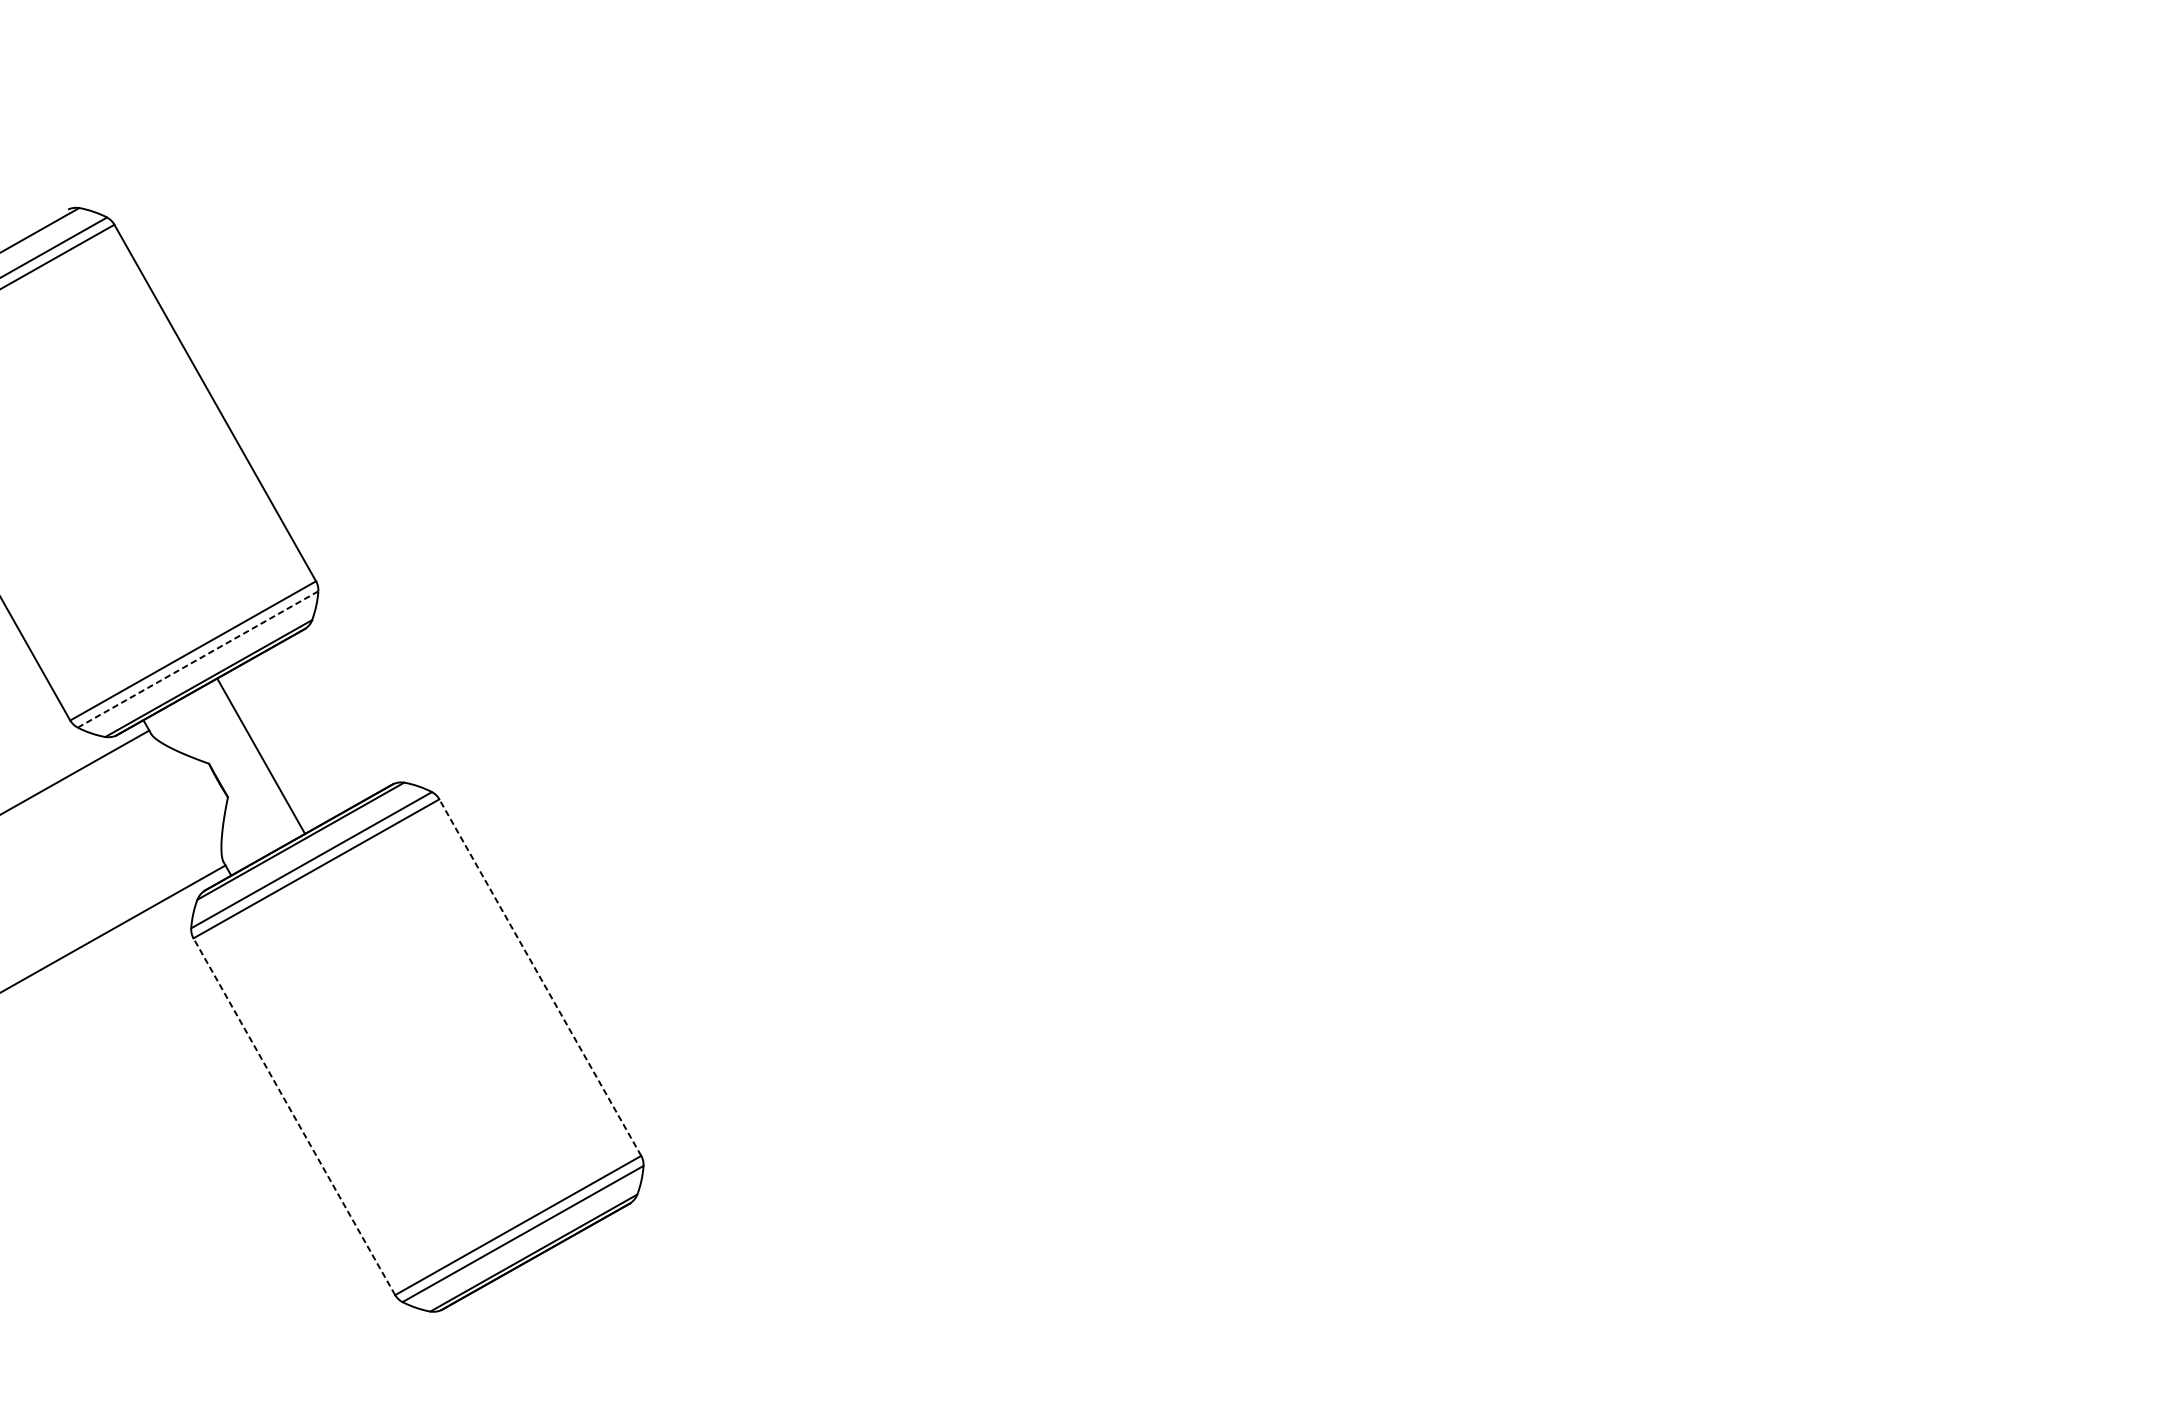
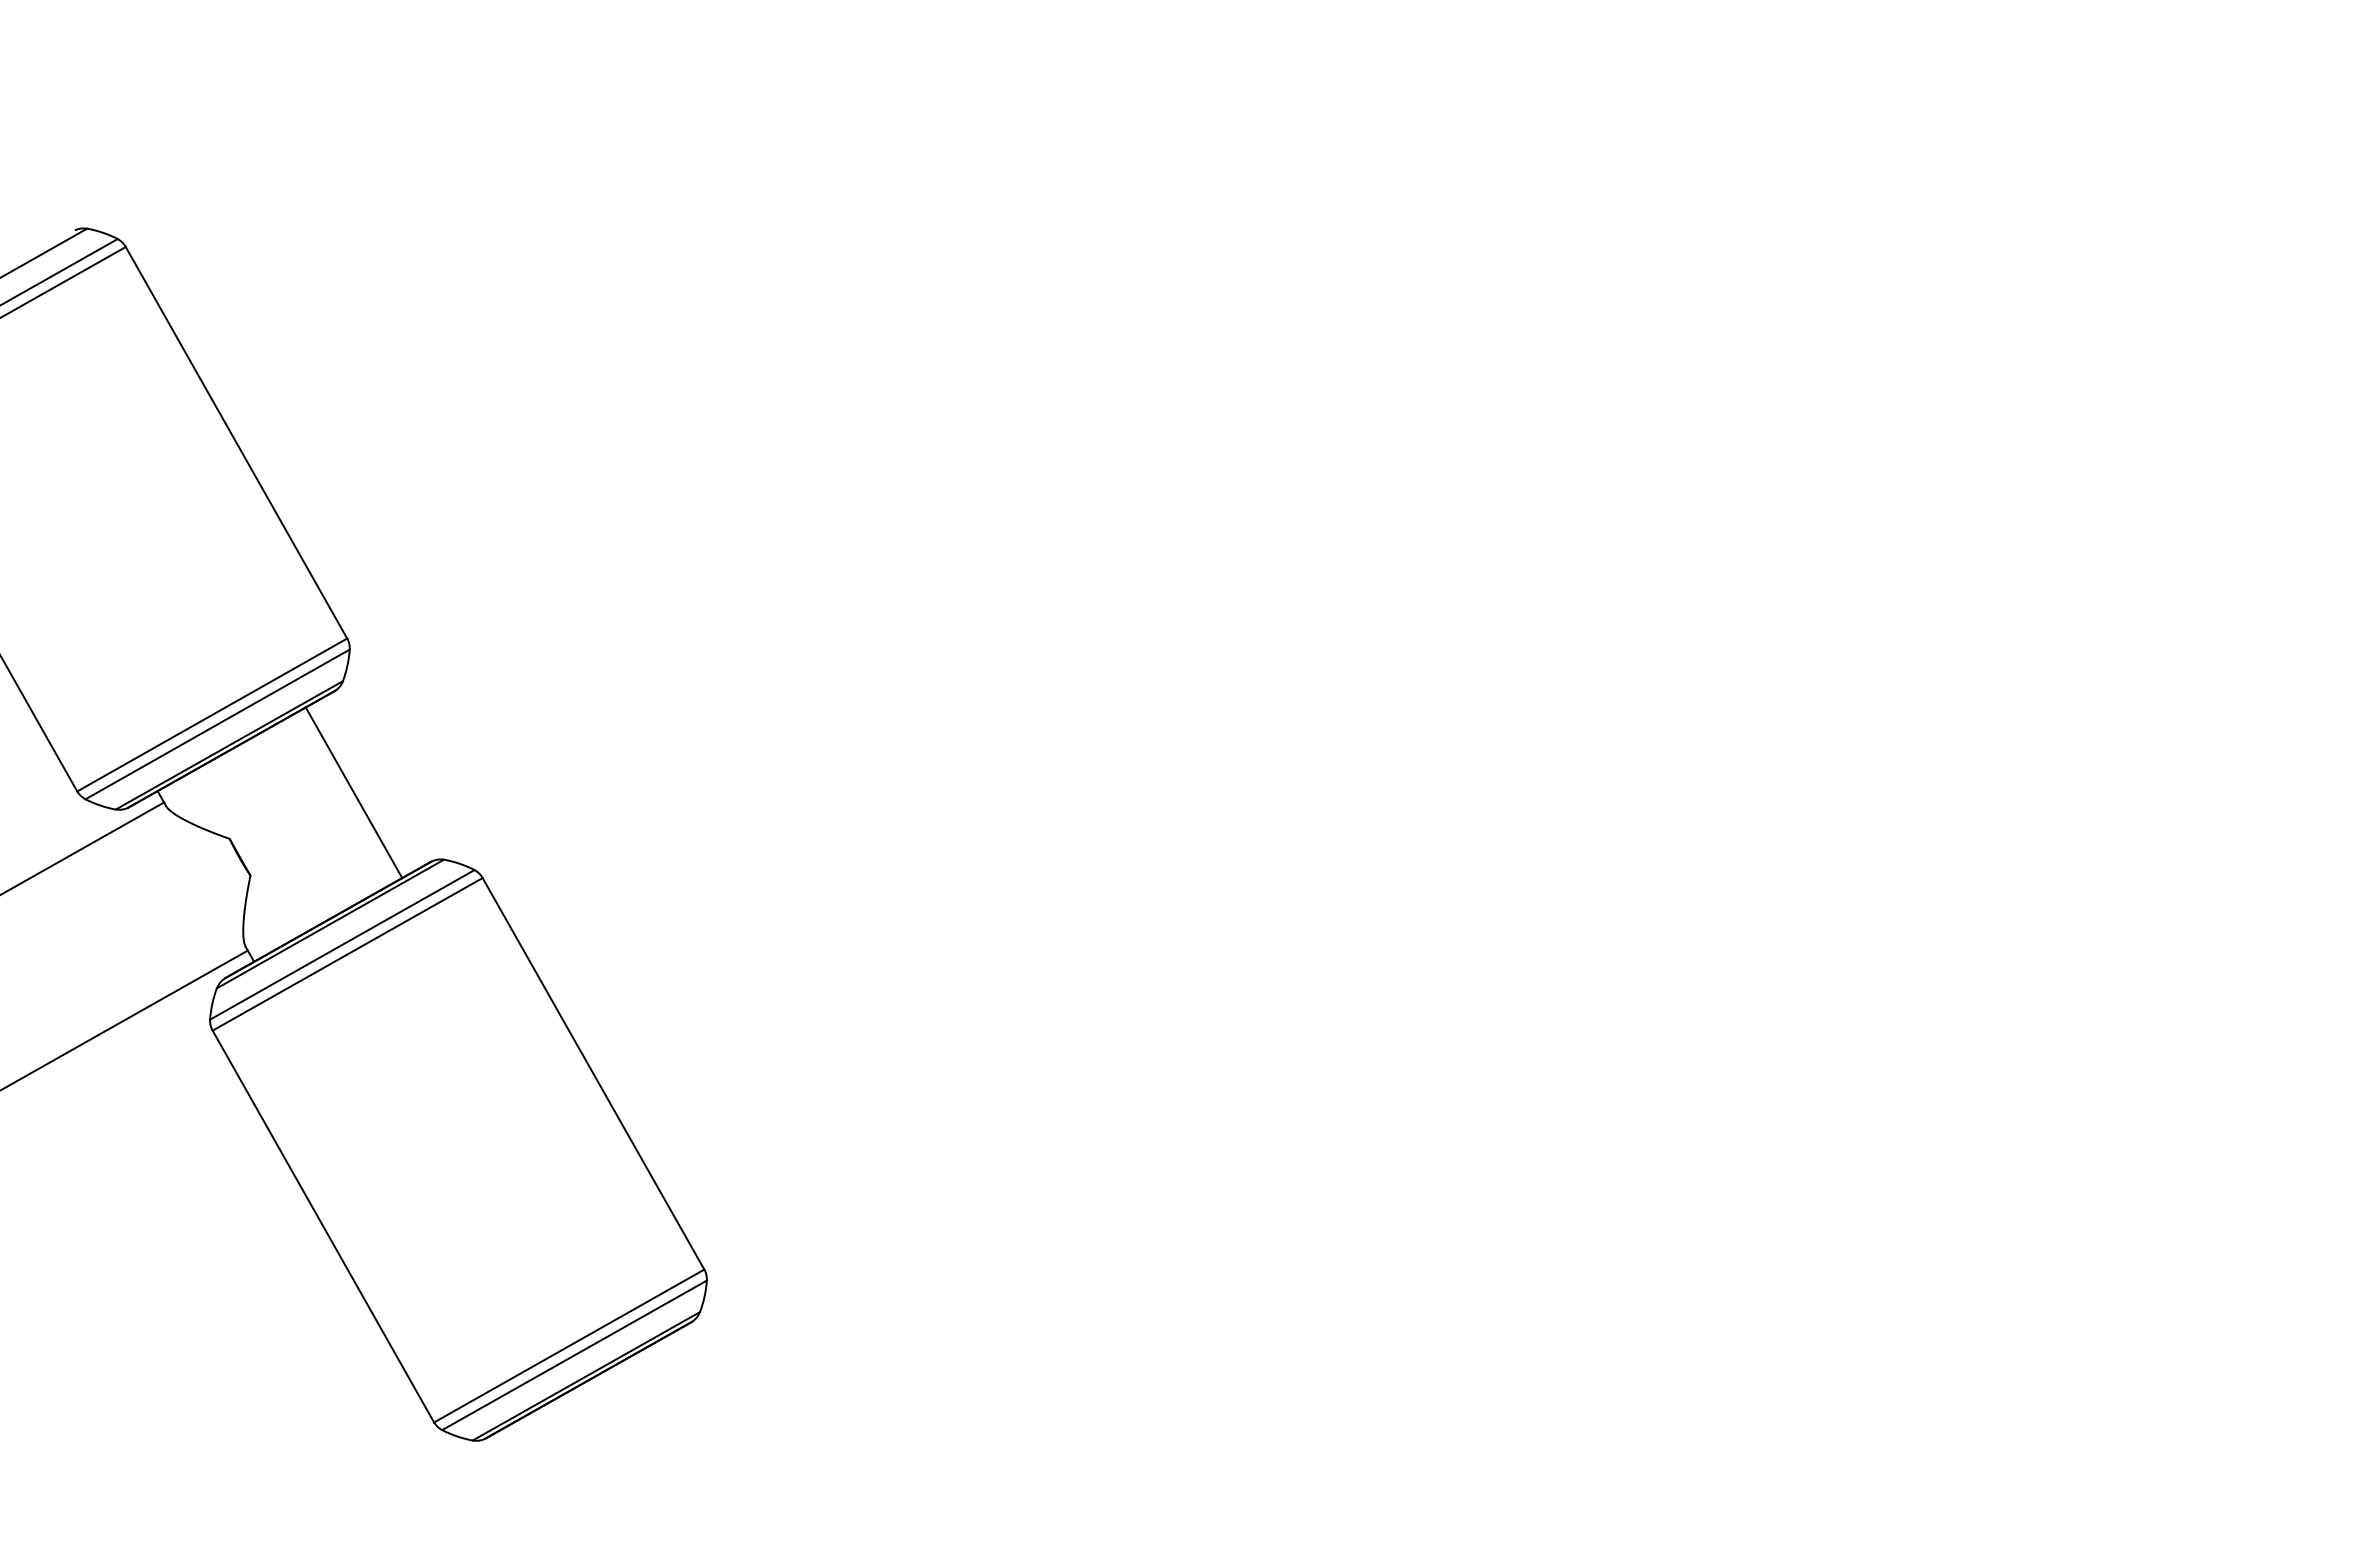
line: (197, 659) -> (217, 724), dashed -> solid
line: (260, 756) -> (353, 792), moved
line: (540, 977) -> (593, 1073), dashed -> solid
line: (294, 1116) -> (323, 1226), dashed -> solid

